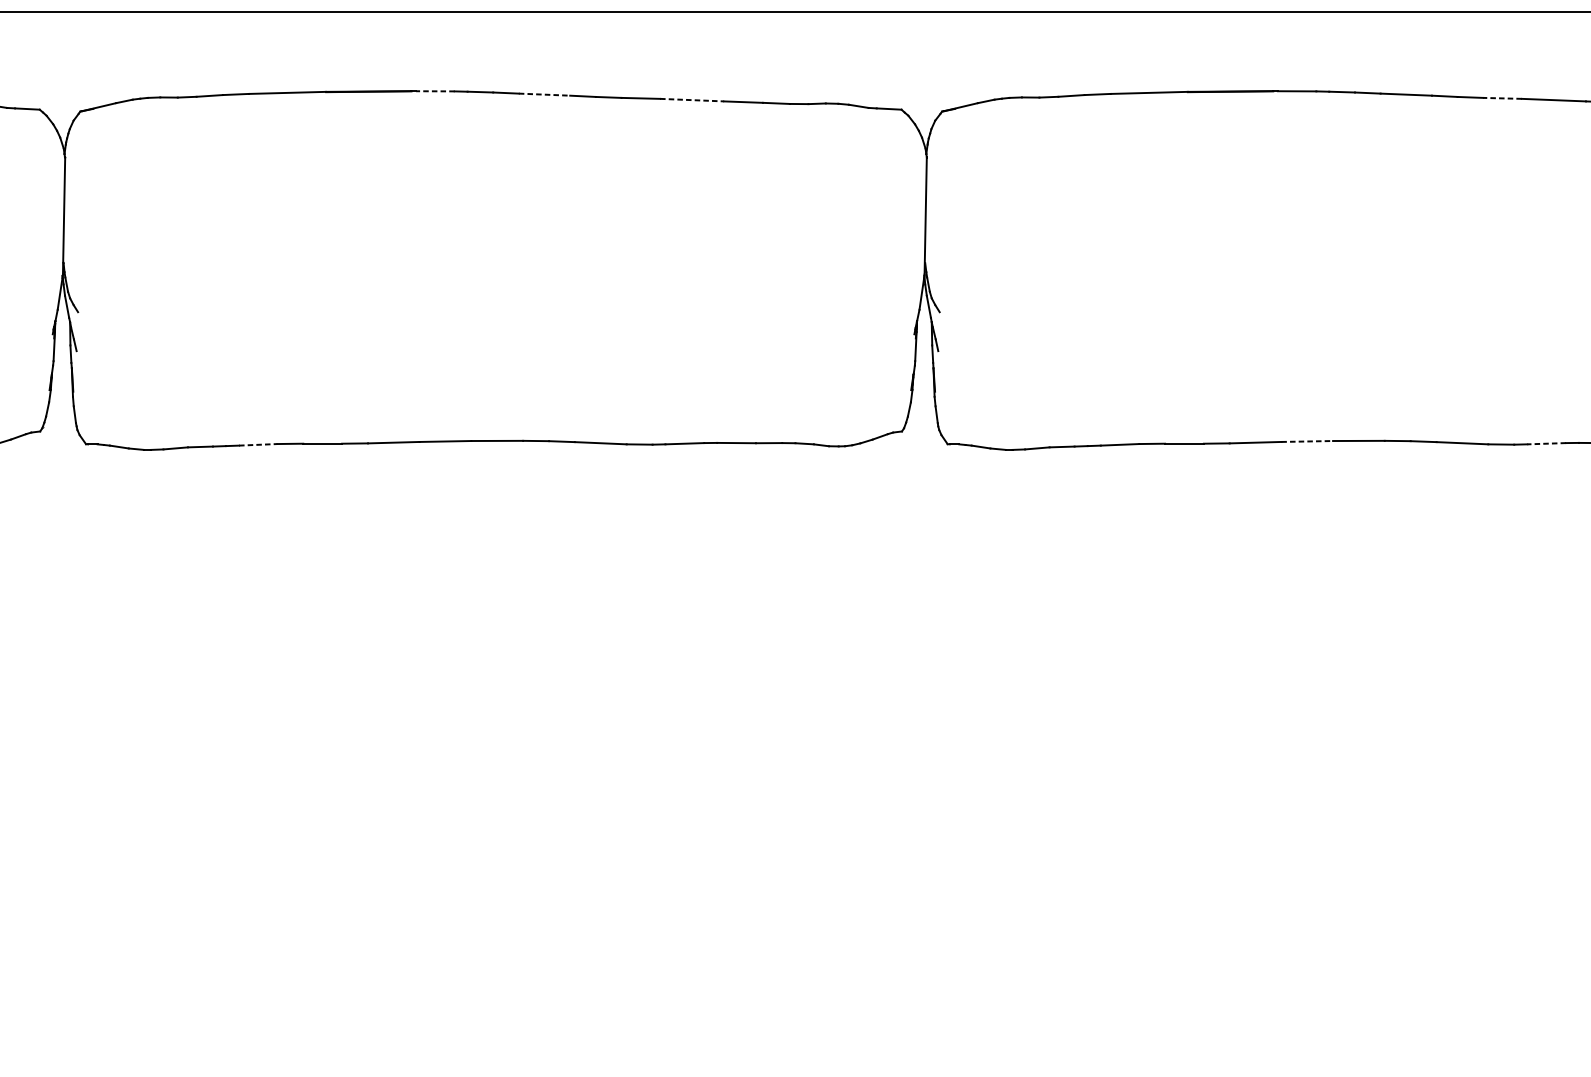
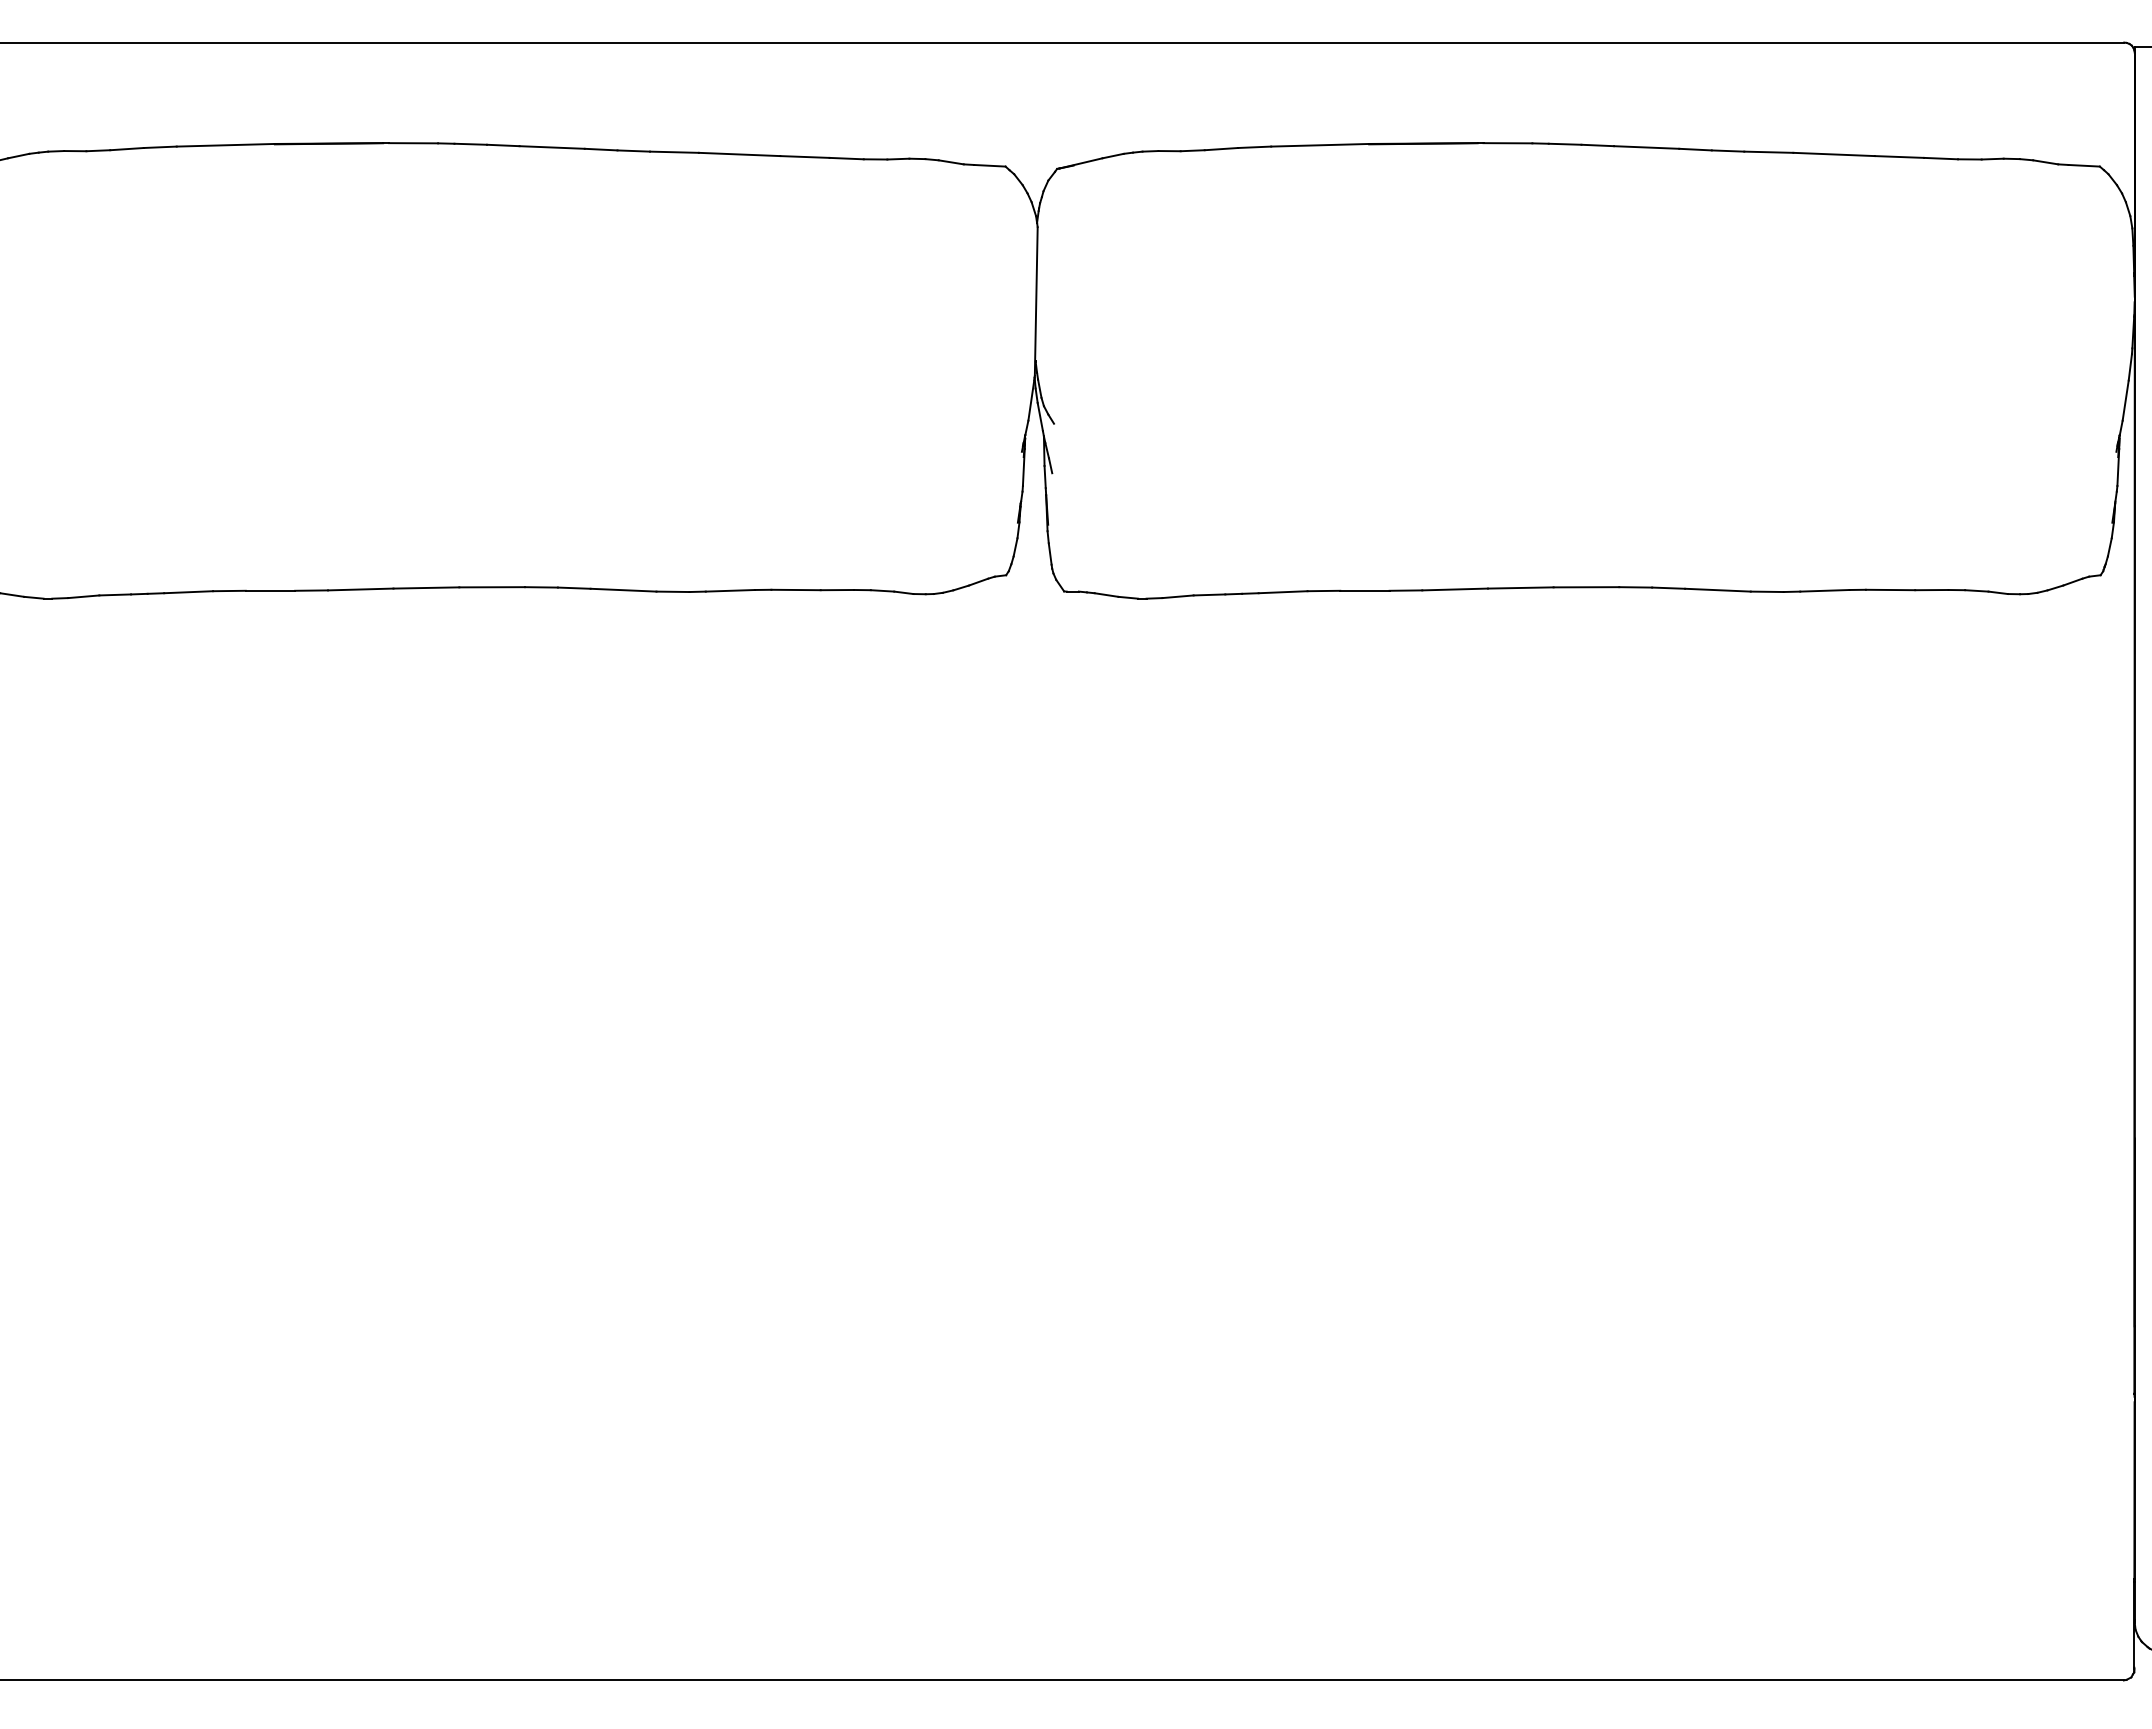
line: (435, 91) -> (413, 143), dashed -> solid
line: (544, 94) -> (552, 147), dashed -> solid
line: (1502, 98) -> (1768, 152), dashed -> solid
line: (692, 100) -> (739, 154), dashed -> solid
line: (1306, 441) -> (1520, 587), dashed -> solid
line: (1546, 443) -> (1824, 590), dashed -> solid
line: (258, 445) -> (189, 592), dashed -> solid

